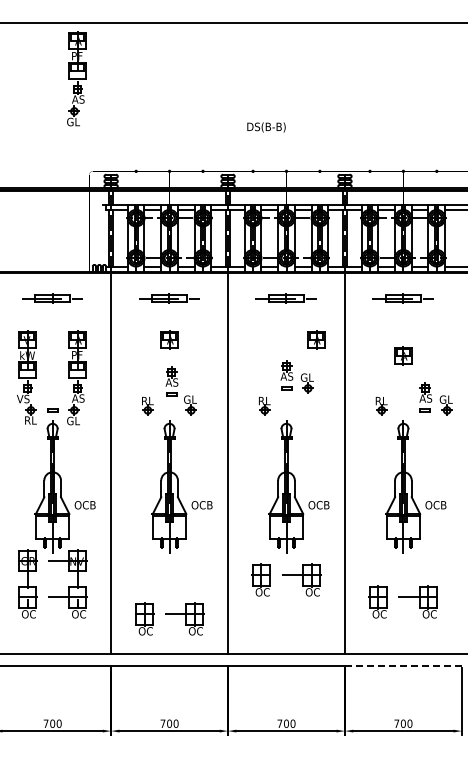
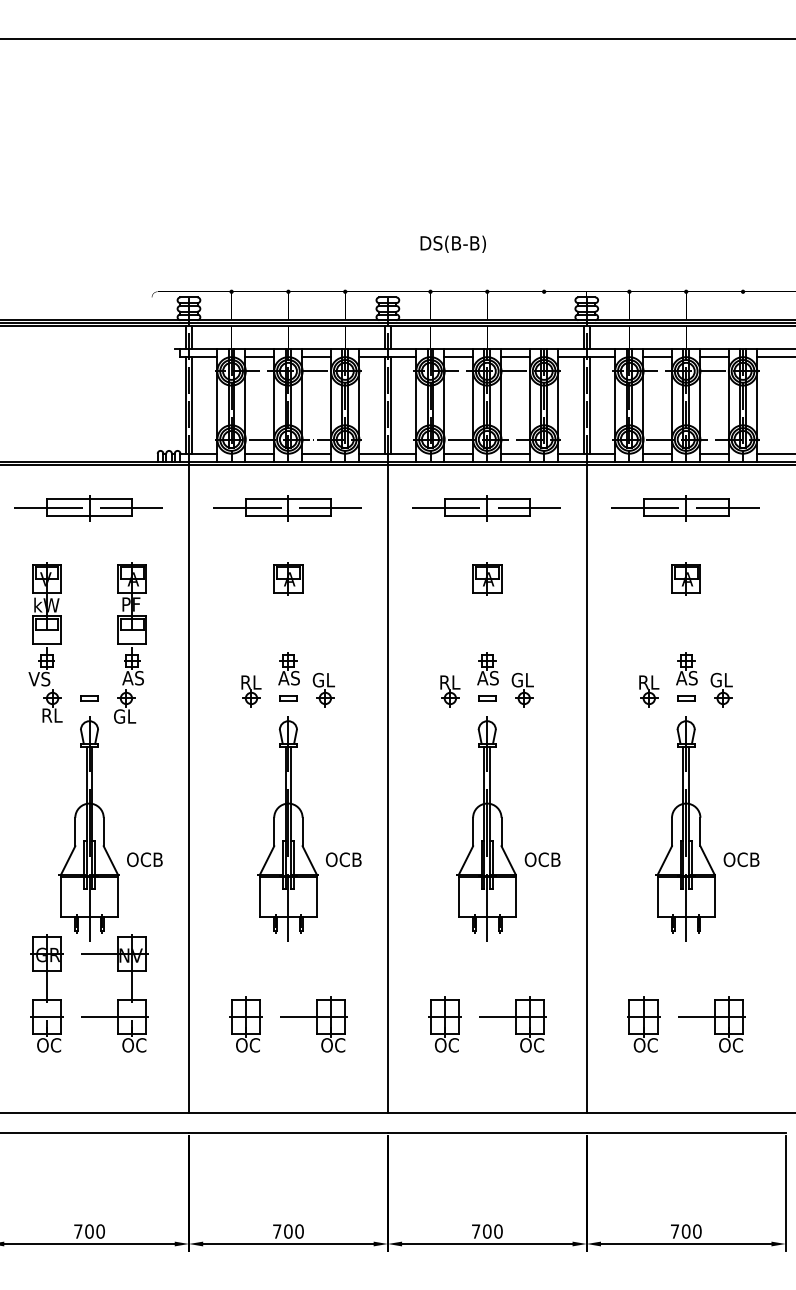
part: (76, 78) -> (130, 133), removed
text: (266, 127) -> (453, 244), moved
part: (52, 298) -> (89, 508), size x1.43
part: (168, 298) -> (286, 508), size x1.43
part: (285, 298) -> (485, 508), size x1.43
part: (402, 298) -> (684, 508), size x1.43
part: (316, 339) -> (487, 577), moved
part: (403, 355) -> (686, 577), moved
part: (296, 376) -> (504, 678), moved
part: (171, 381) -> (288, 676), moved
part: (435, 398) -> (703, 678), moved
part: (286, 579) -> (487, 1023), moved
part: (169, 618) -> (288, 1023), moved
line: (403, 665) -> (686, 1132), dashed -> solid

